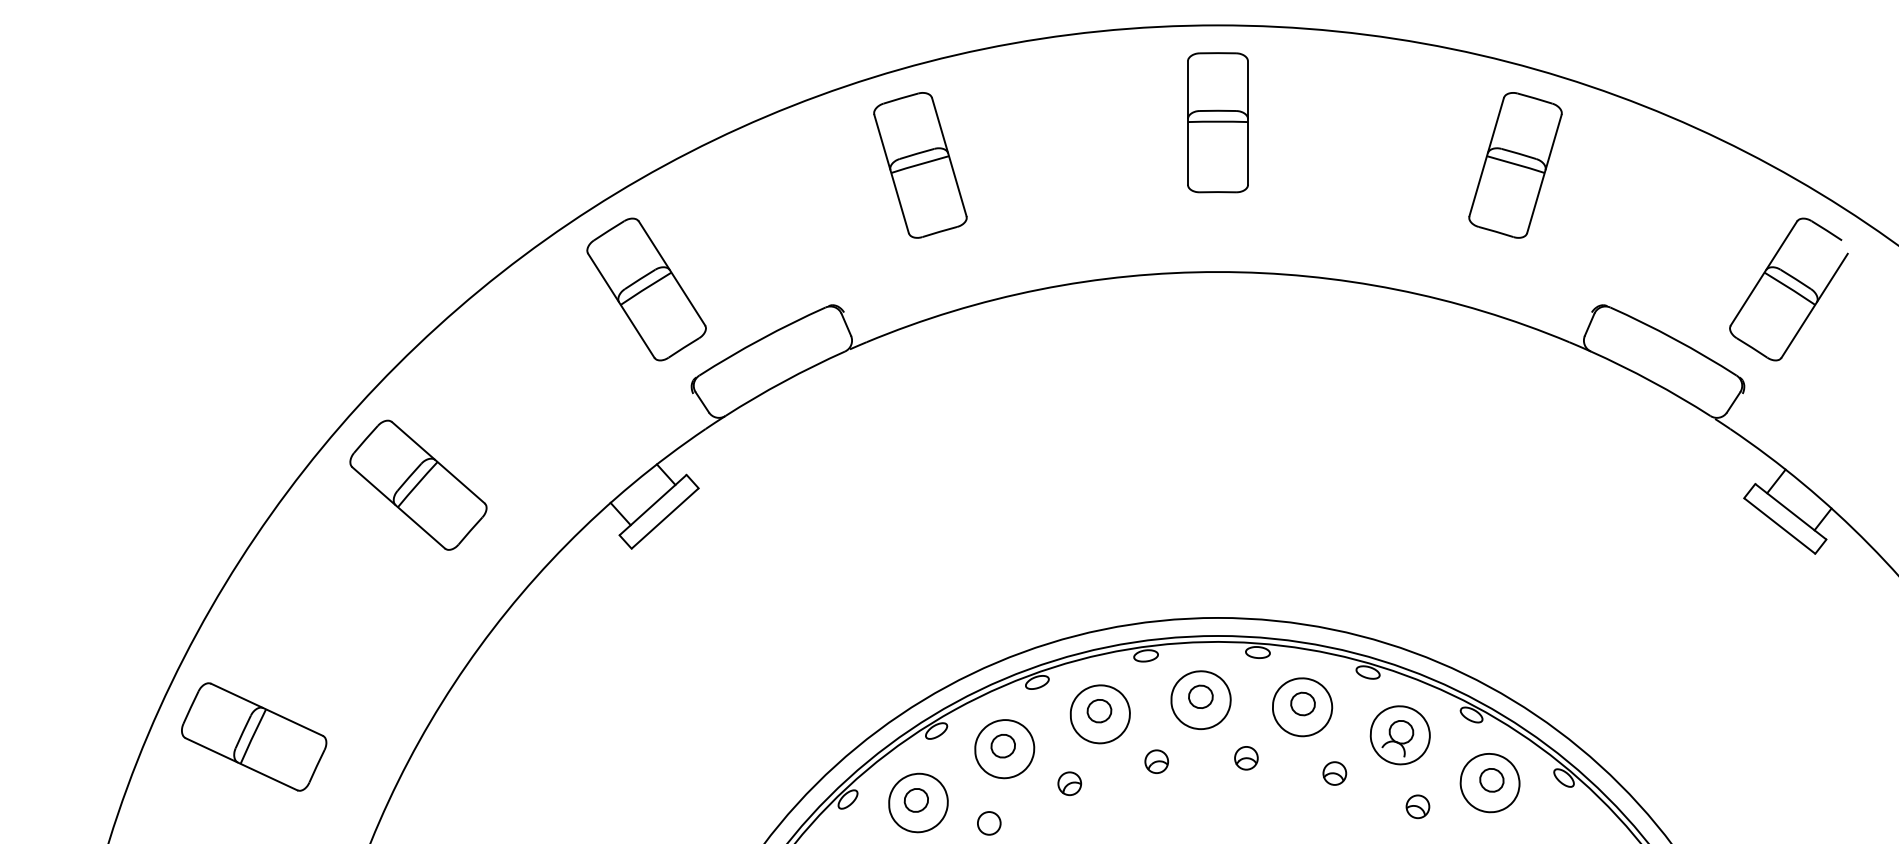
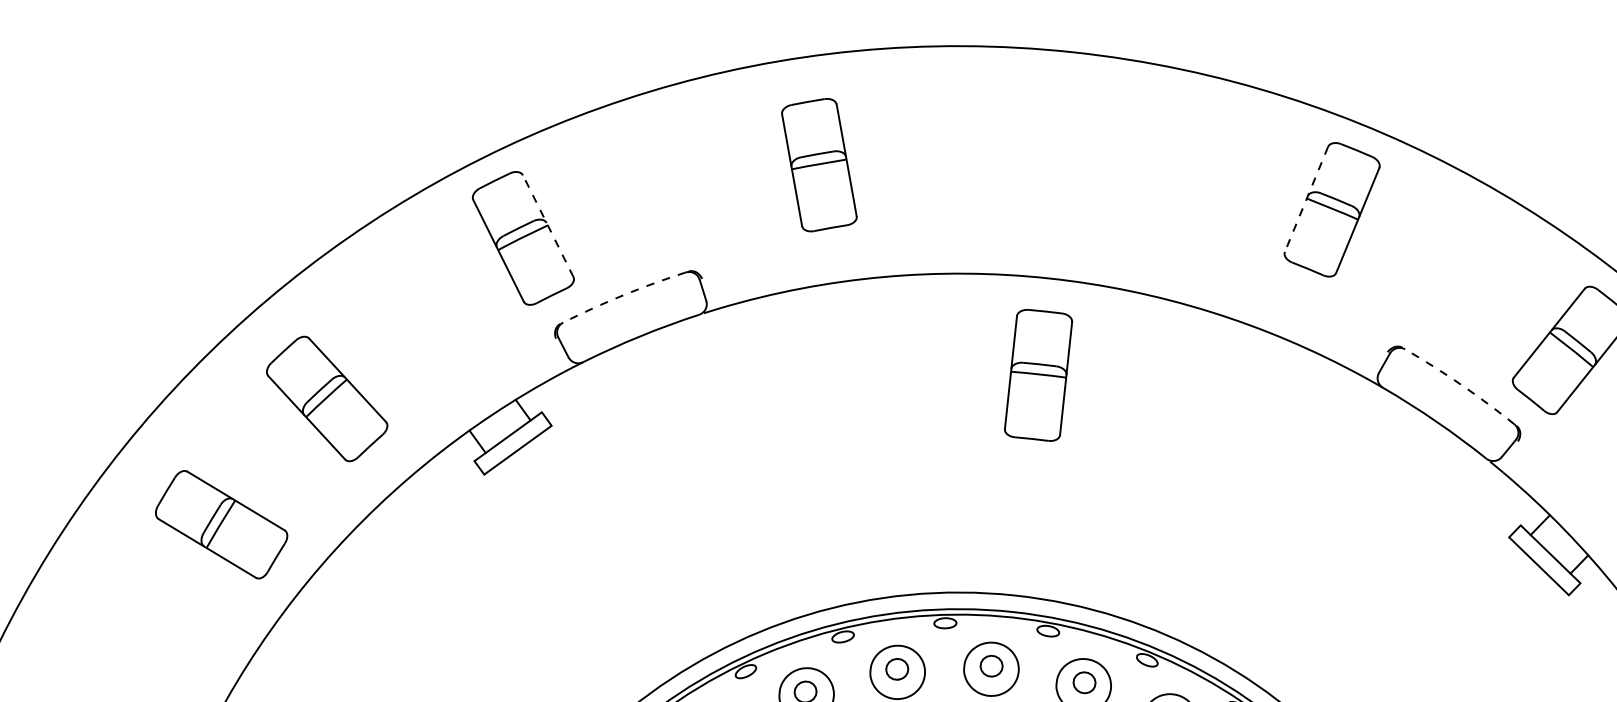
part: (1217, 122) -> (1038, 375), moved
line: (1486, 157) -> (1306, 199), solid -> dashed
part: (920, 165) -> (819, 165), moved
line: (672, 273) -> (548, 226), solid -> dashed
arc: (761, 339) -> (623, 295), solid -> dashed
arc: (1674, 339) -> (1460, 384), solid -> dashed
part: (418, 484) -> (327, 398), moved
part: (254, 736) -> (221, 524), moved

